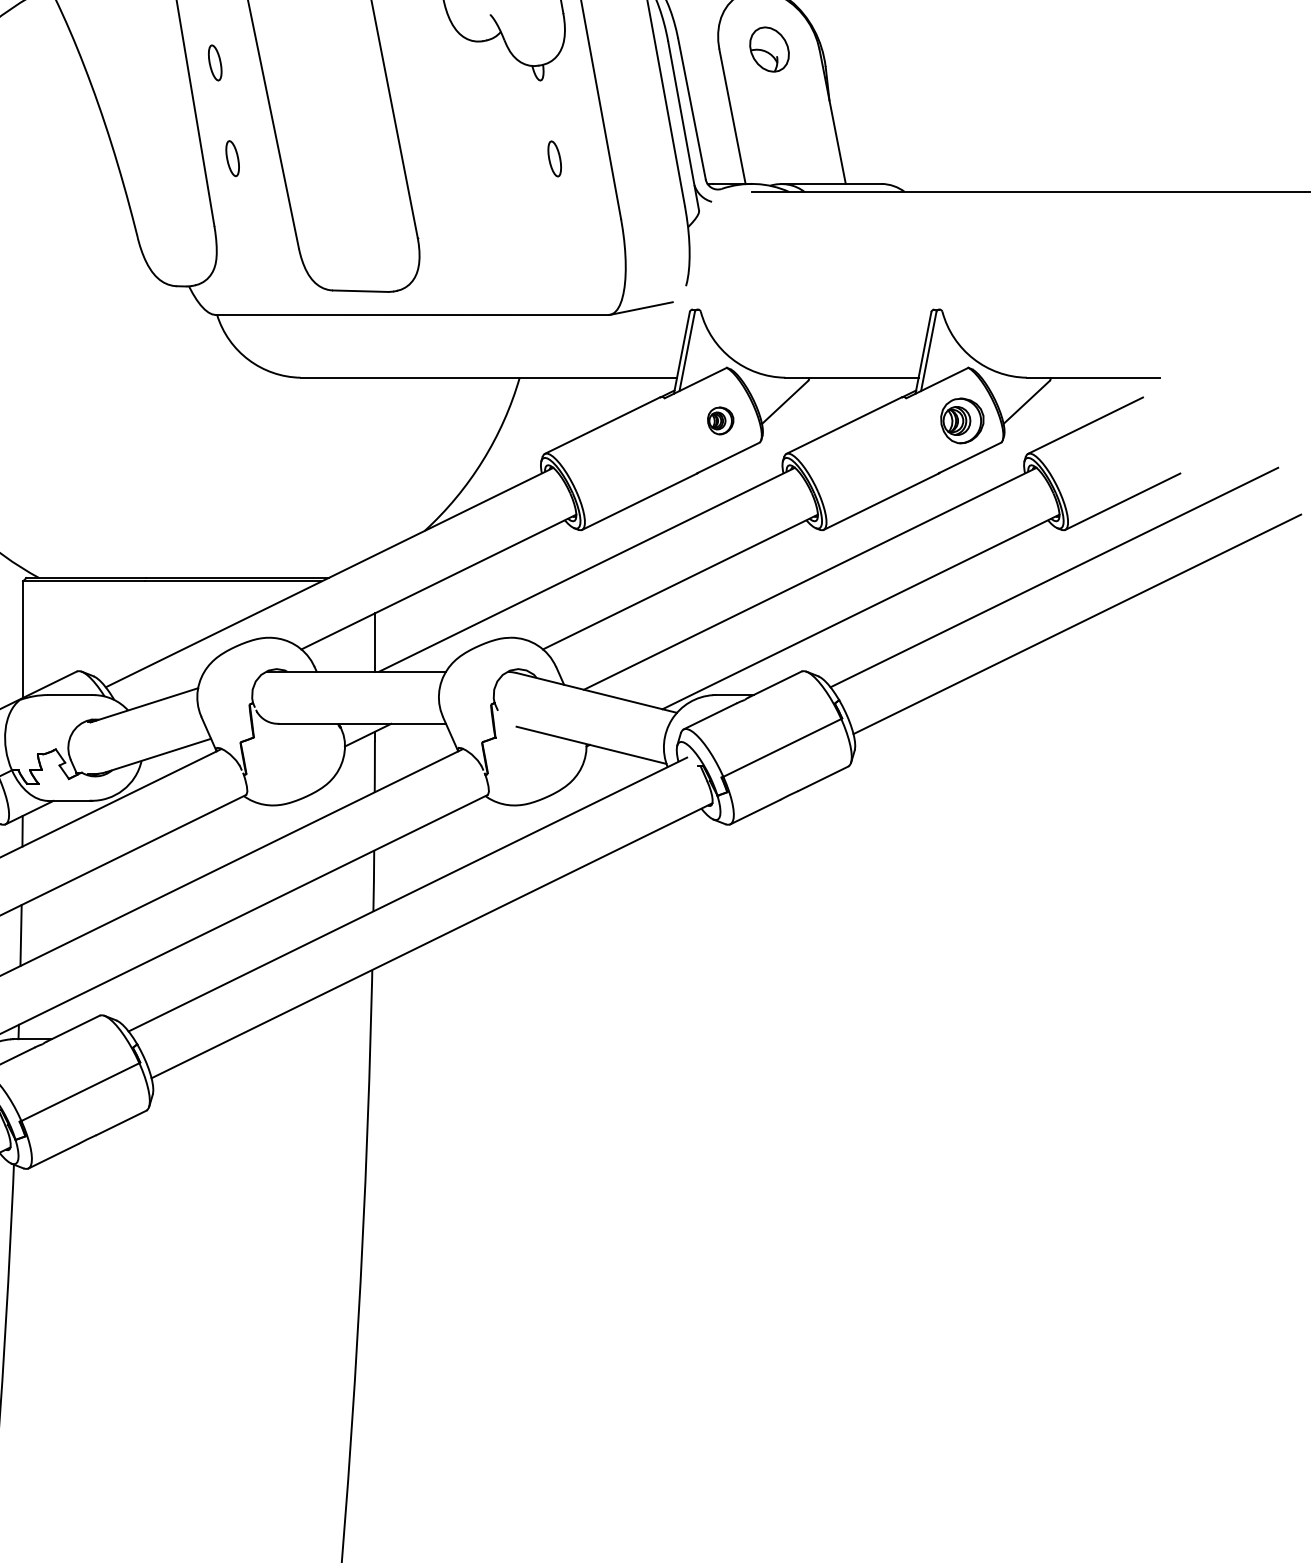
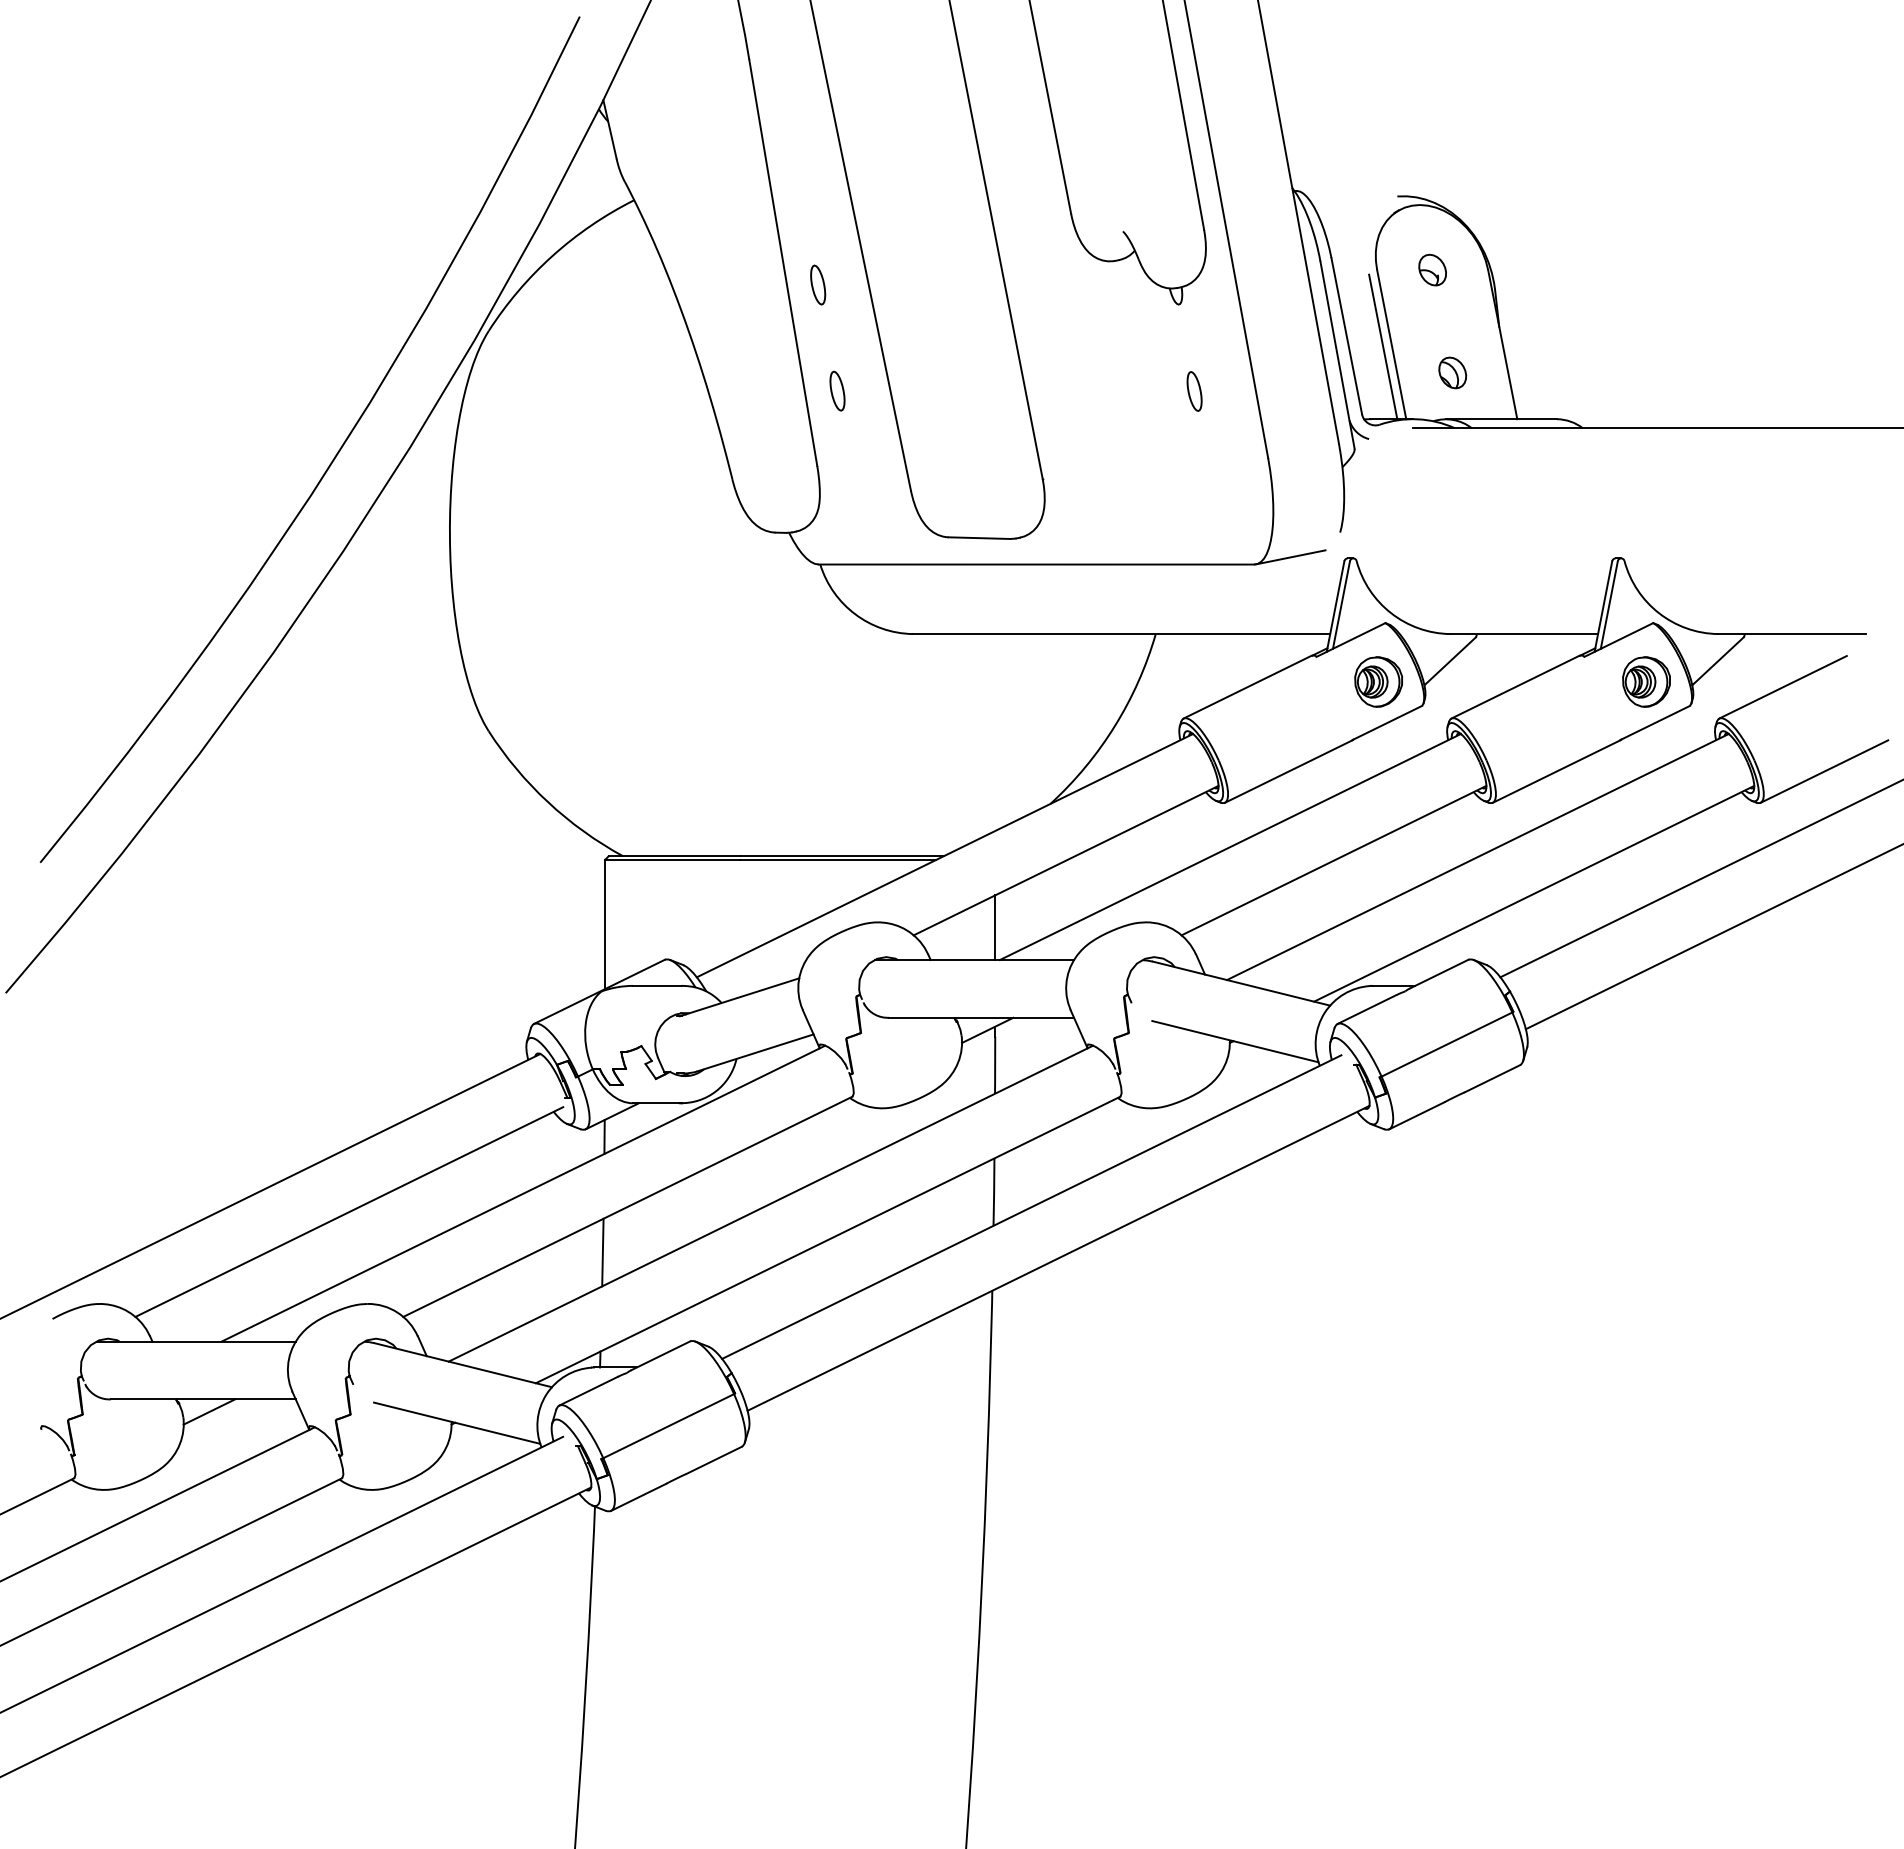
part: (769, 48) -> (1432, 269), size x0.62
line: (725, 118) -> (1383, 346), added
part: (787, 141) -> (1452, 372), added
part: (720, 420) -> (1378, 681), size x1.67

